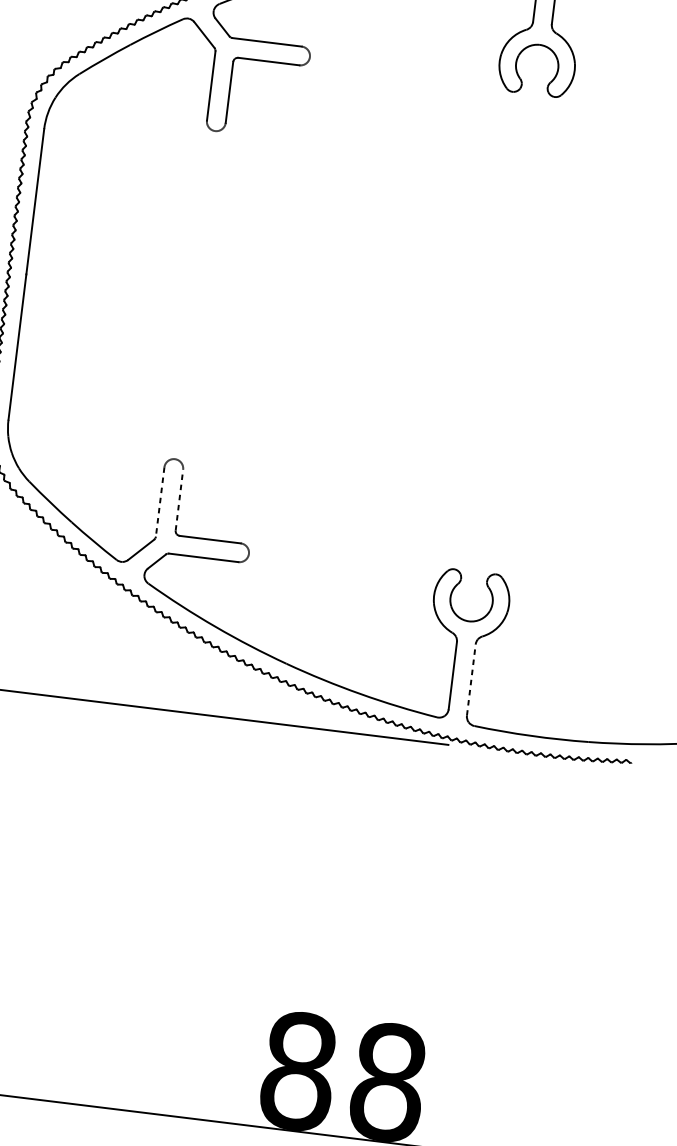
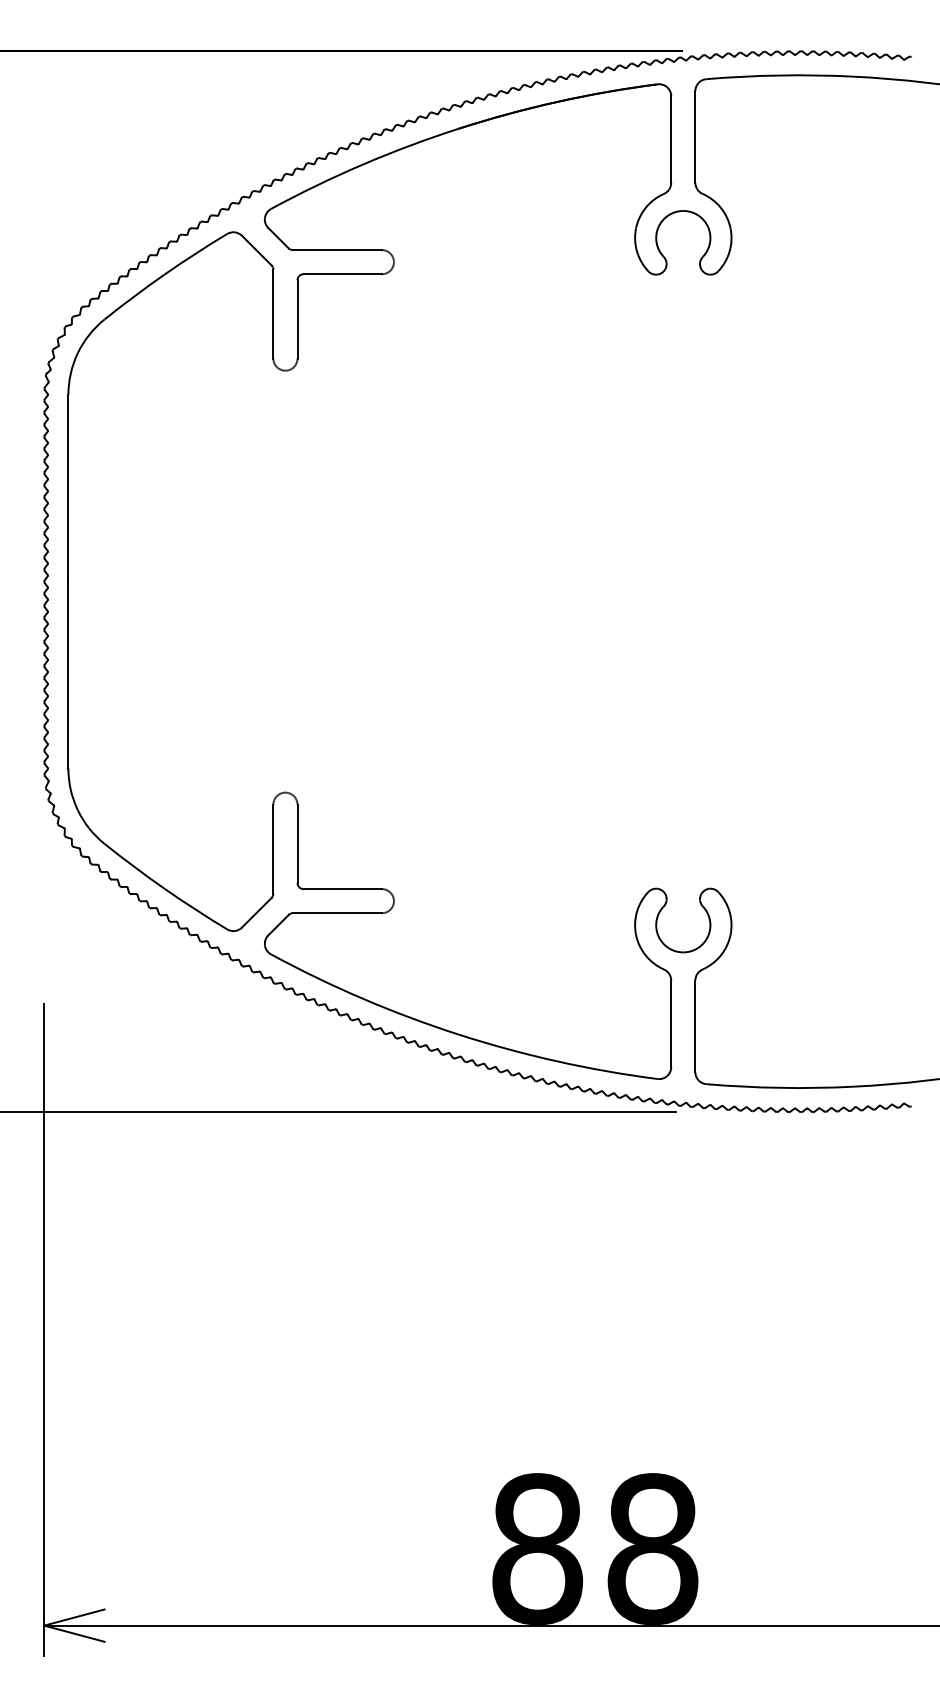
line: (179, 499) -> (297, 843), dashed -> solid
line: (160, 502) -> (273, 849), dashed -> solid
line: (471, 680) -> (695, 1026), dashed -> solid

